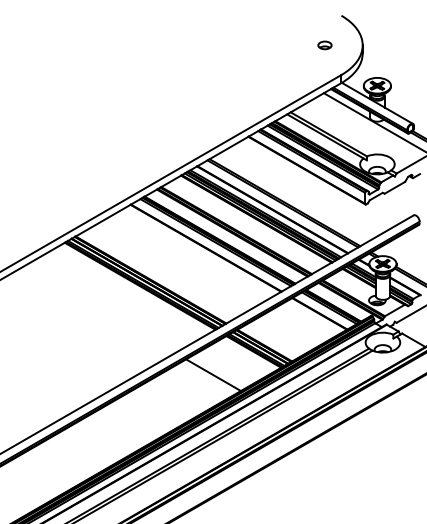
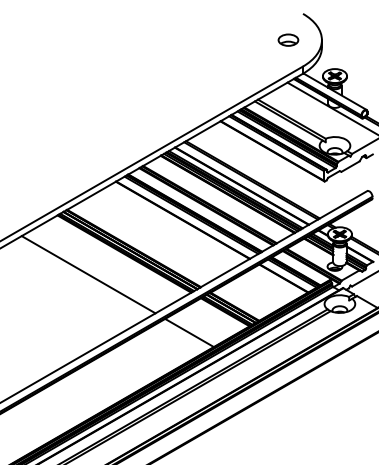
part: (324, 45) -> (288, 40), size x1.67
line: (99, 309) -> (88, 274), added

